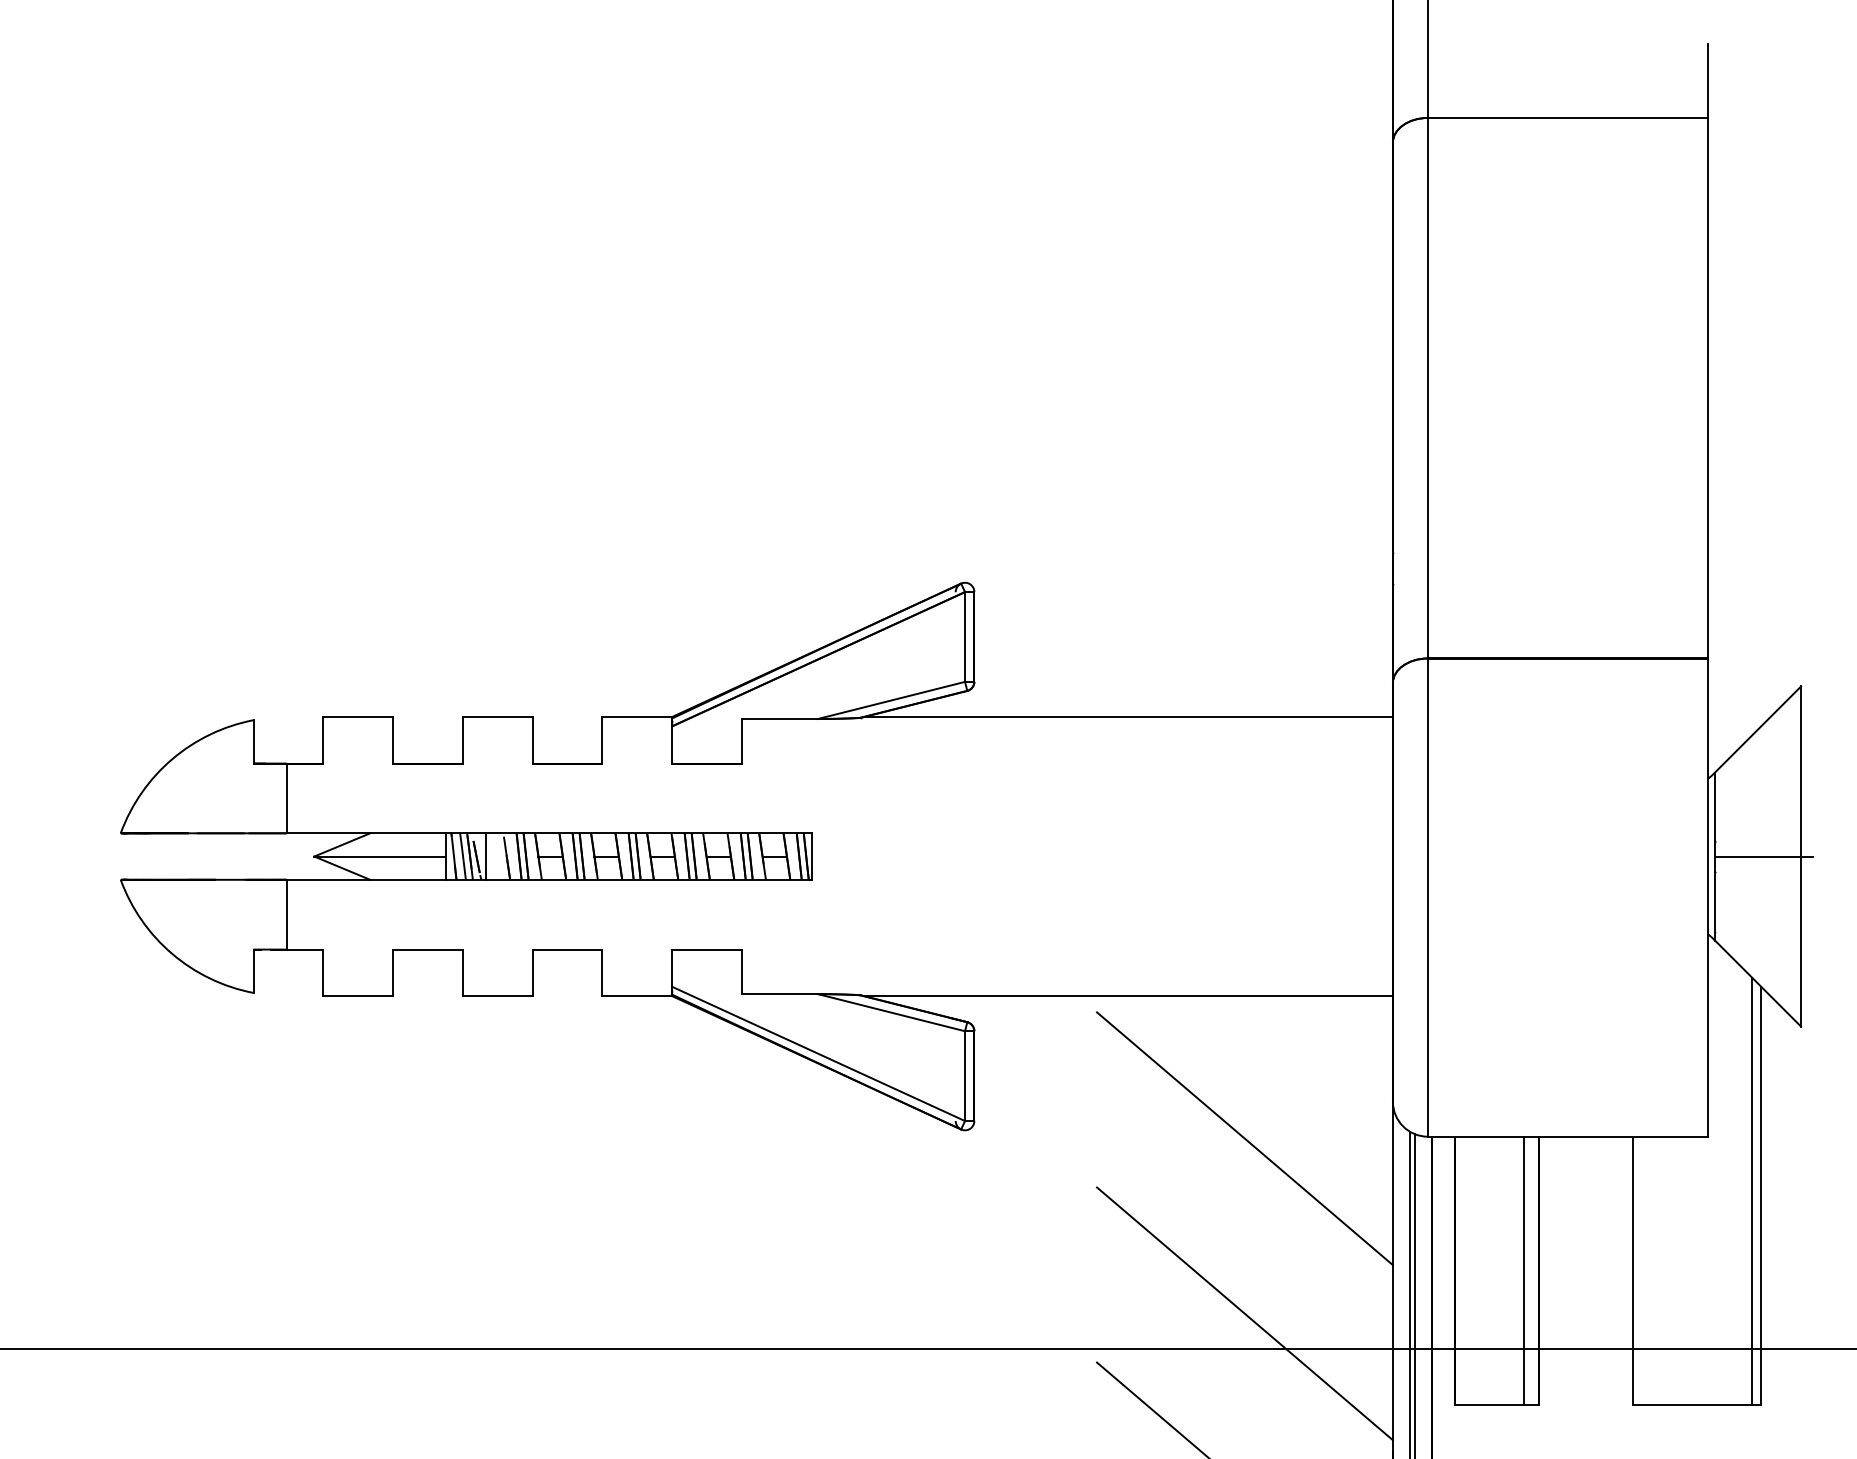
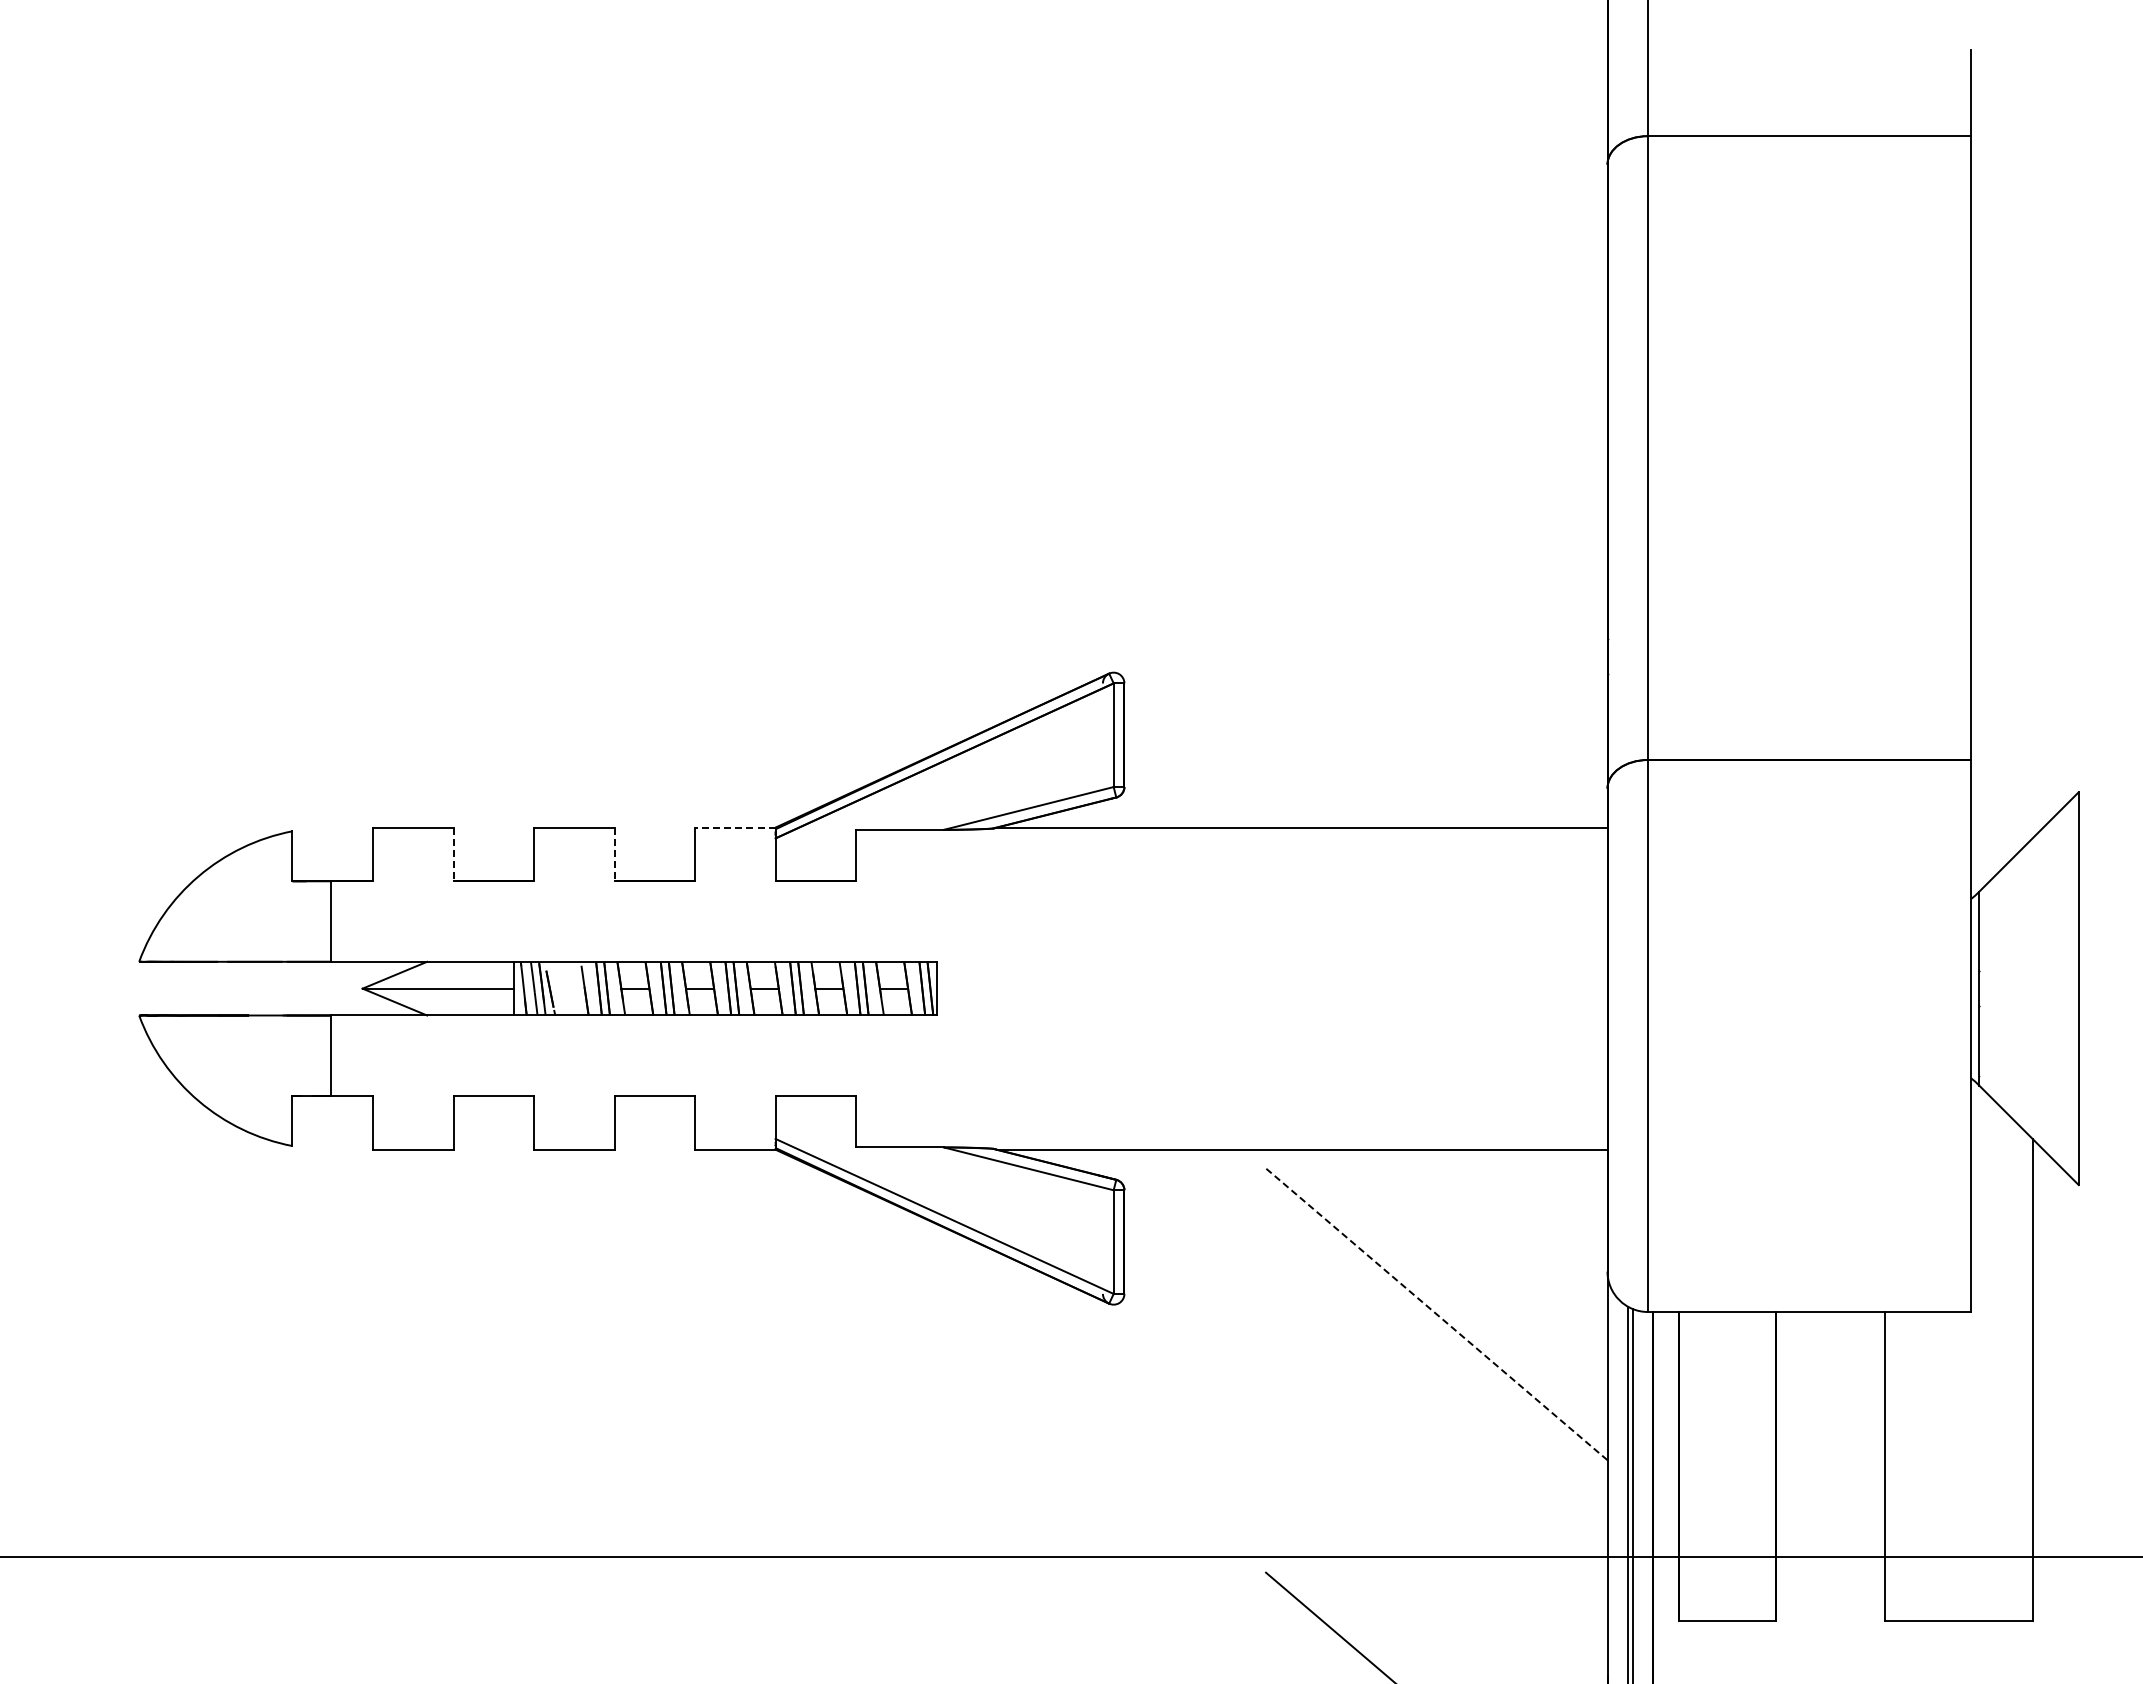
line: (636, 716) -> (734, 827), solid -> dashed
line: (393, 740) -> (453, 854), solid -> dashed
line: (532, 740) -> (614, 854), solid -> dashed
line: (485, 856) -> (560, 988), removed
line: (1763, 856) -> (2035, 988), removed
line: (1244, 1138) -> (1436, 1314), solid -> dashed
line: (1752, 1190) -> (2022, 1374), removed
line: (1523, 1270) -> (1758, 1466), removed
line: (1244, 1313) -> (1436, 1516), removed

